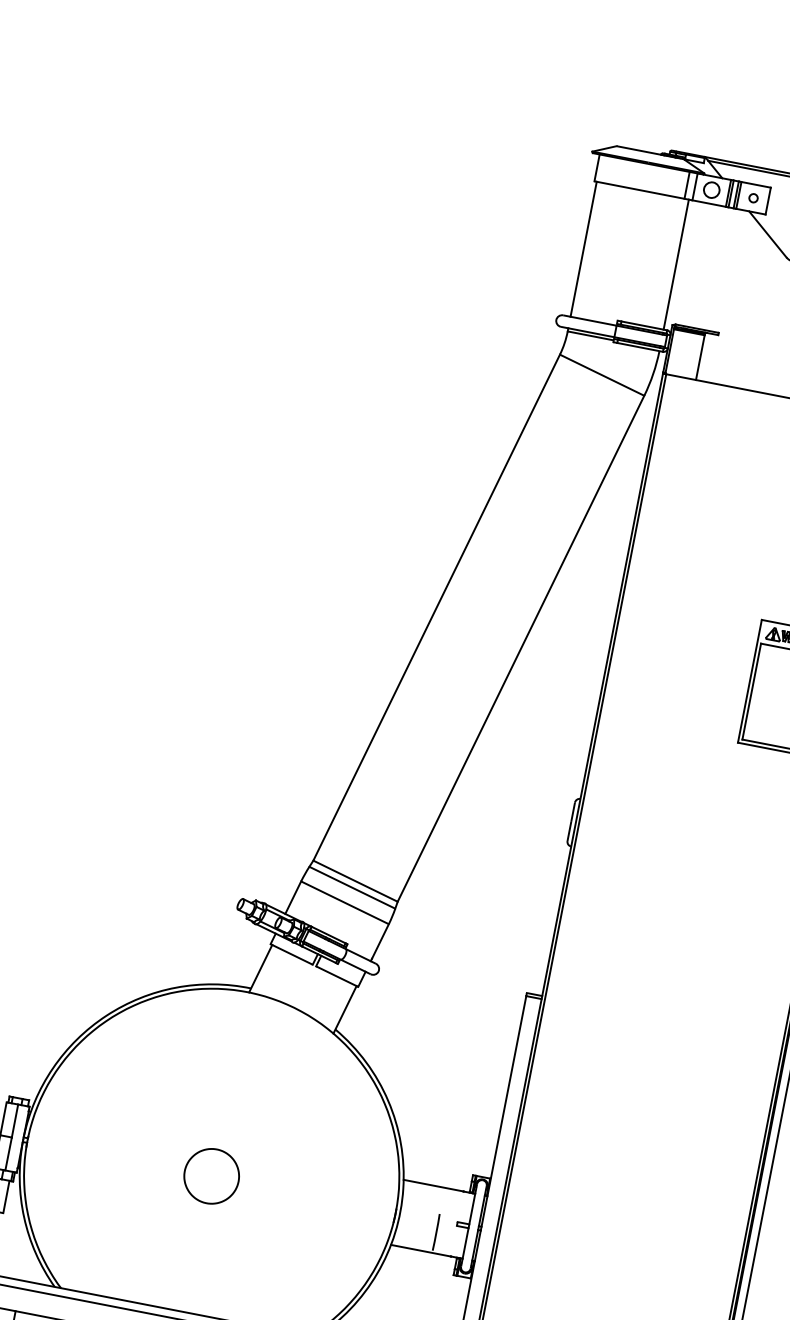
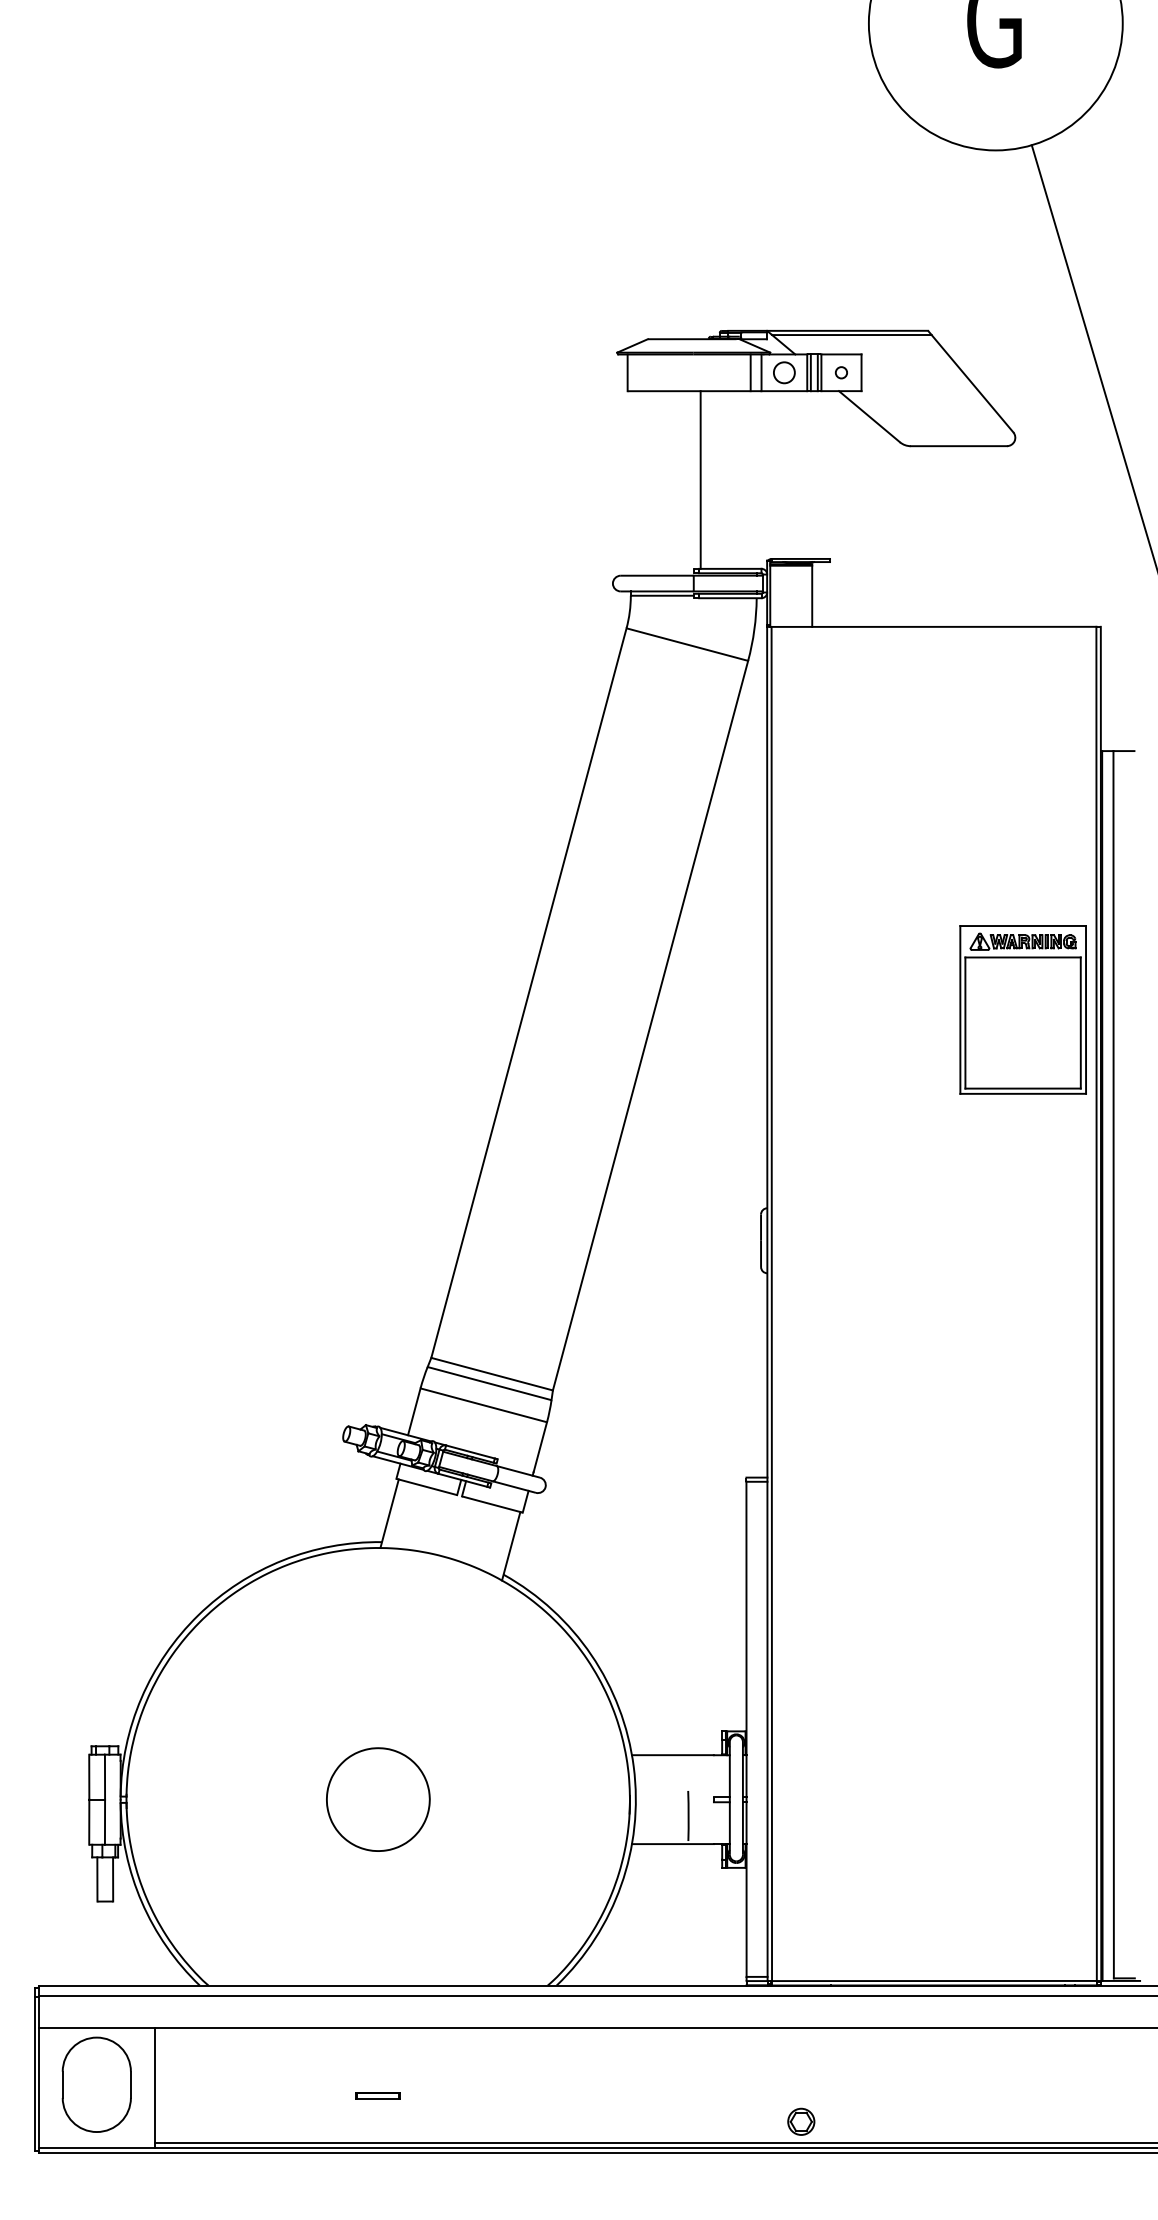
line: (583, 249) -> (630, 483), removed
line: (676, 264) -> (700, 479), moved
part: (211, 1176) -> (377, 1799), size x1.4

